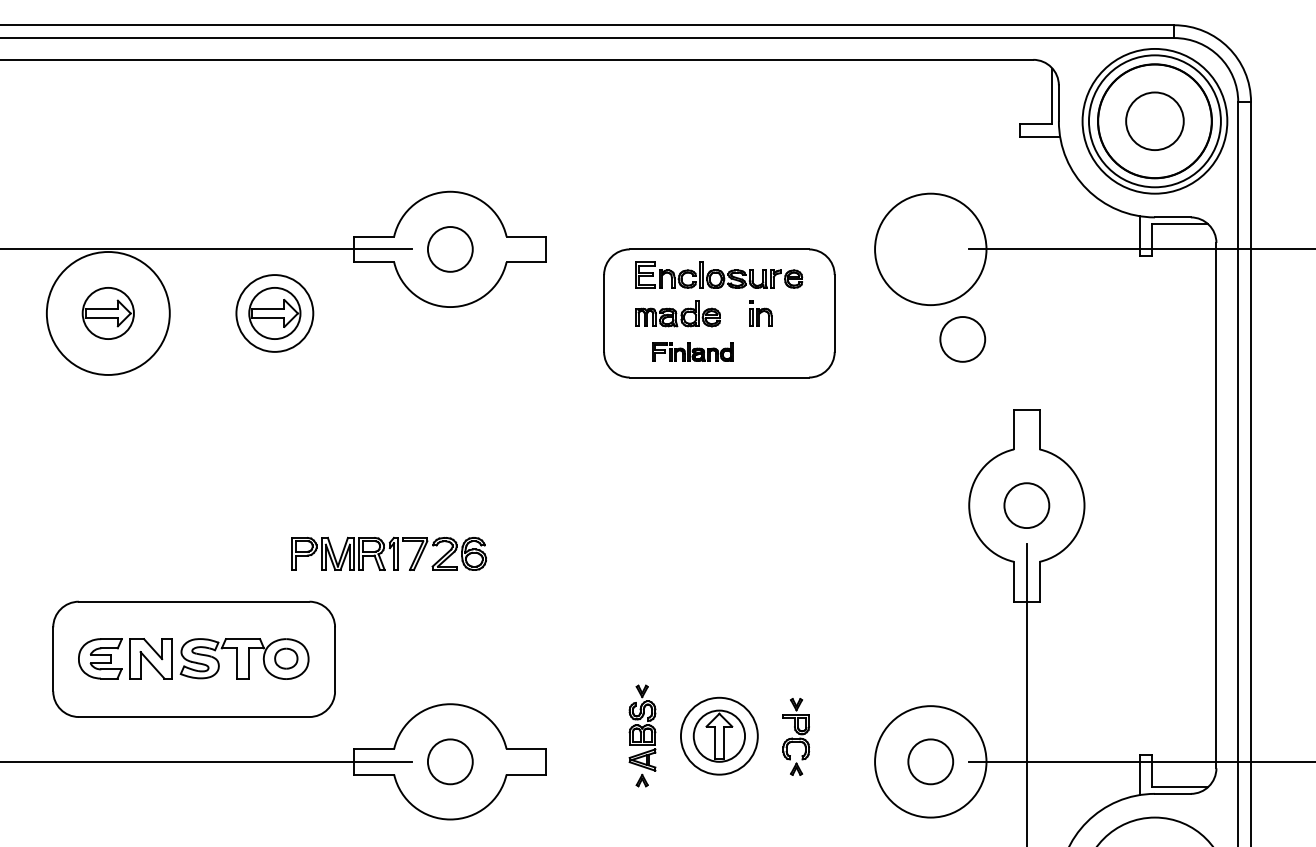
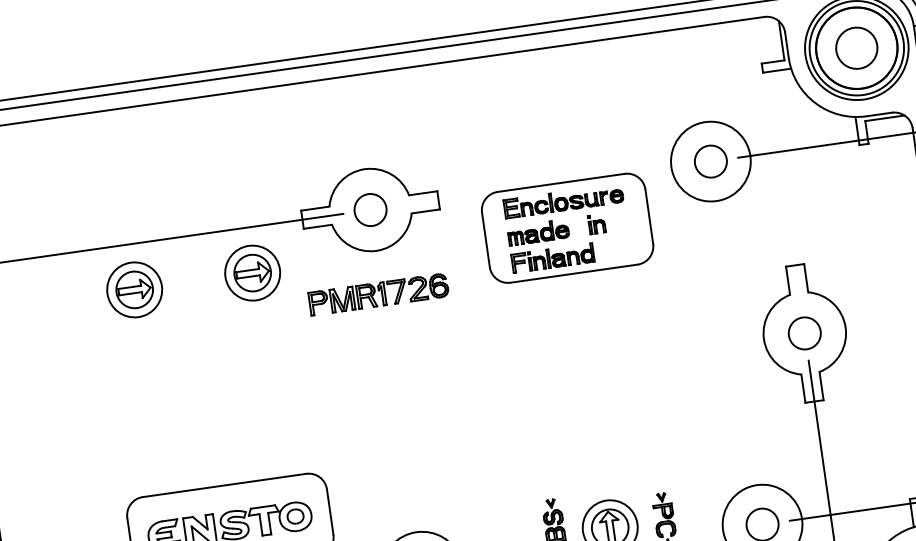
circle: (107, 313) -> (134, 290), size x0.62
circle: (962, 339) -> (710, 161), moved
part: (692, 351) -> (552, 257), size x1.43
part: (388, 553) -> (378, 294), moved

